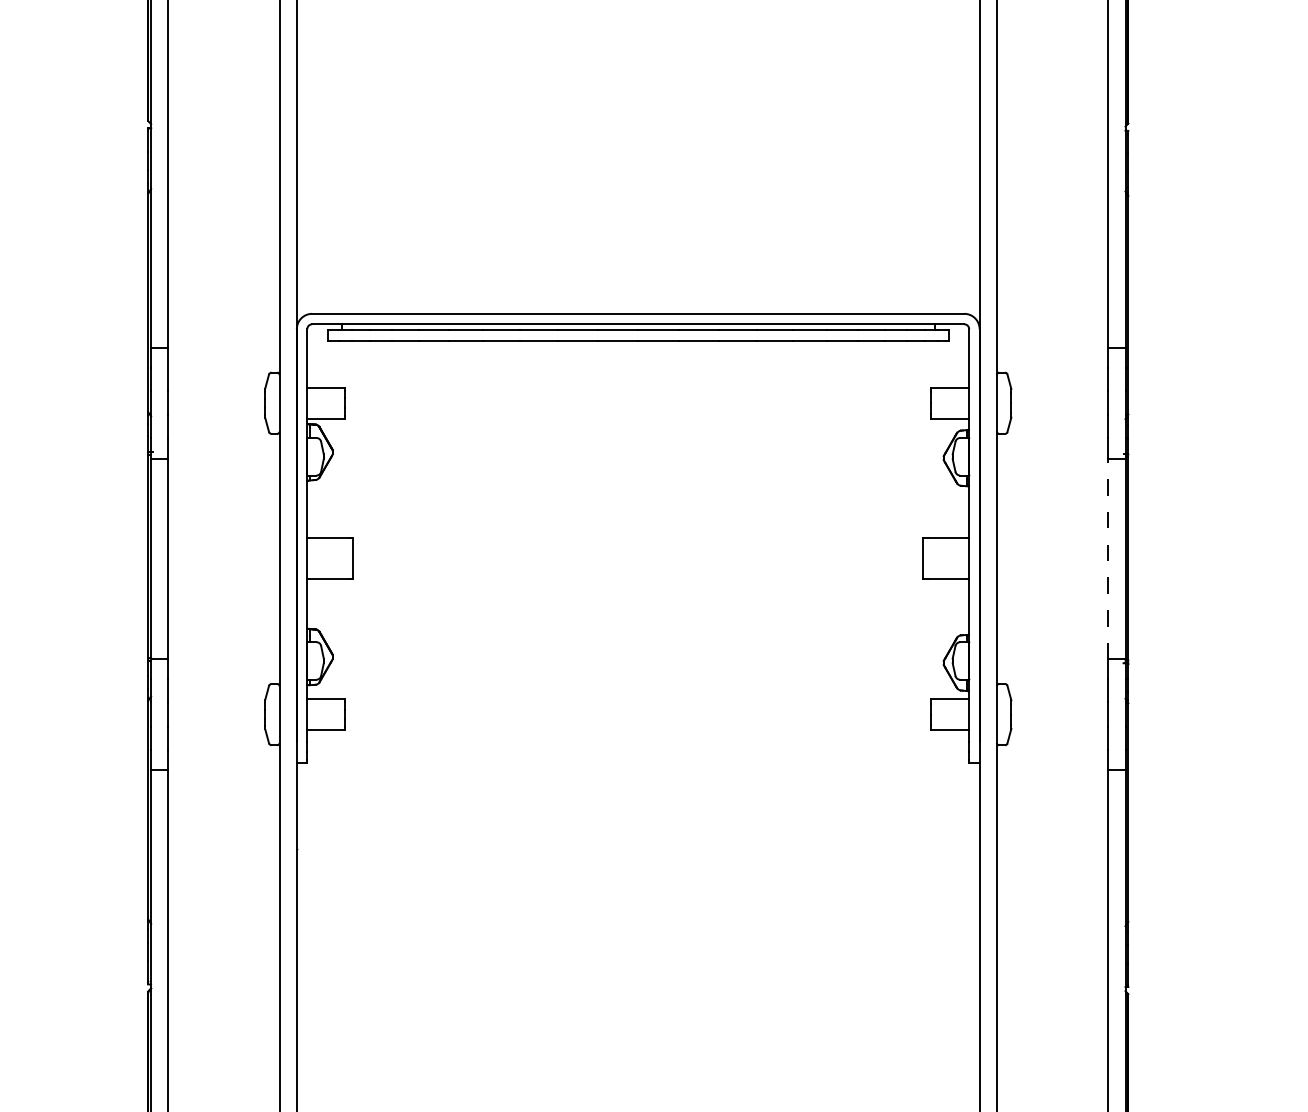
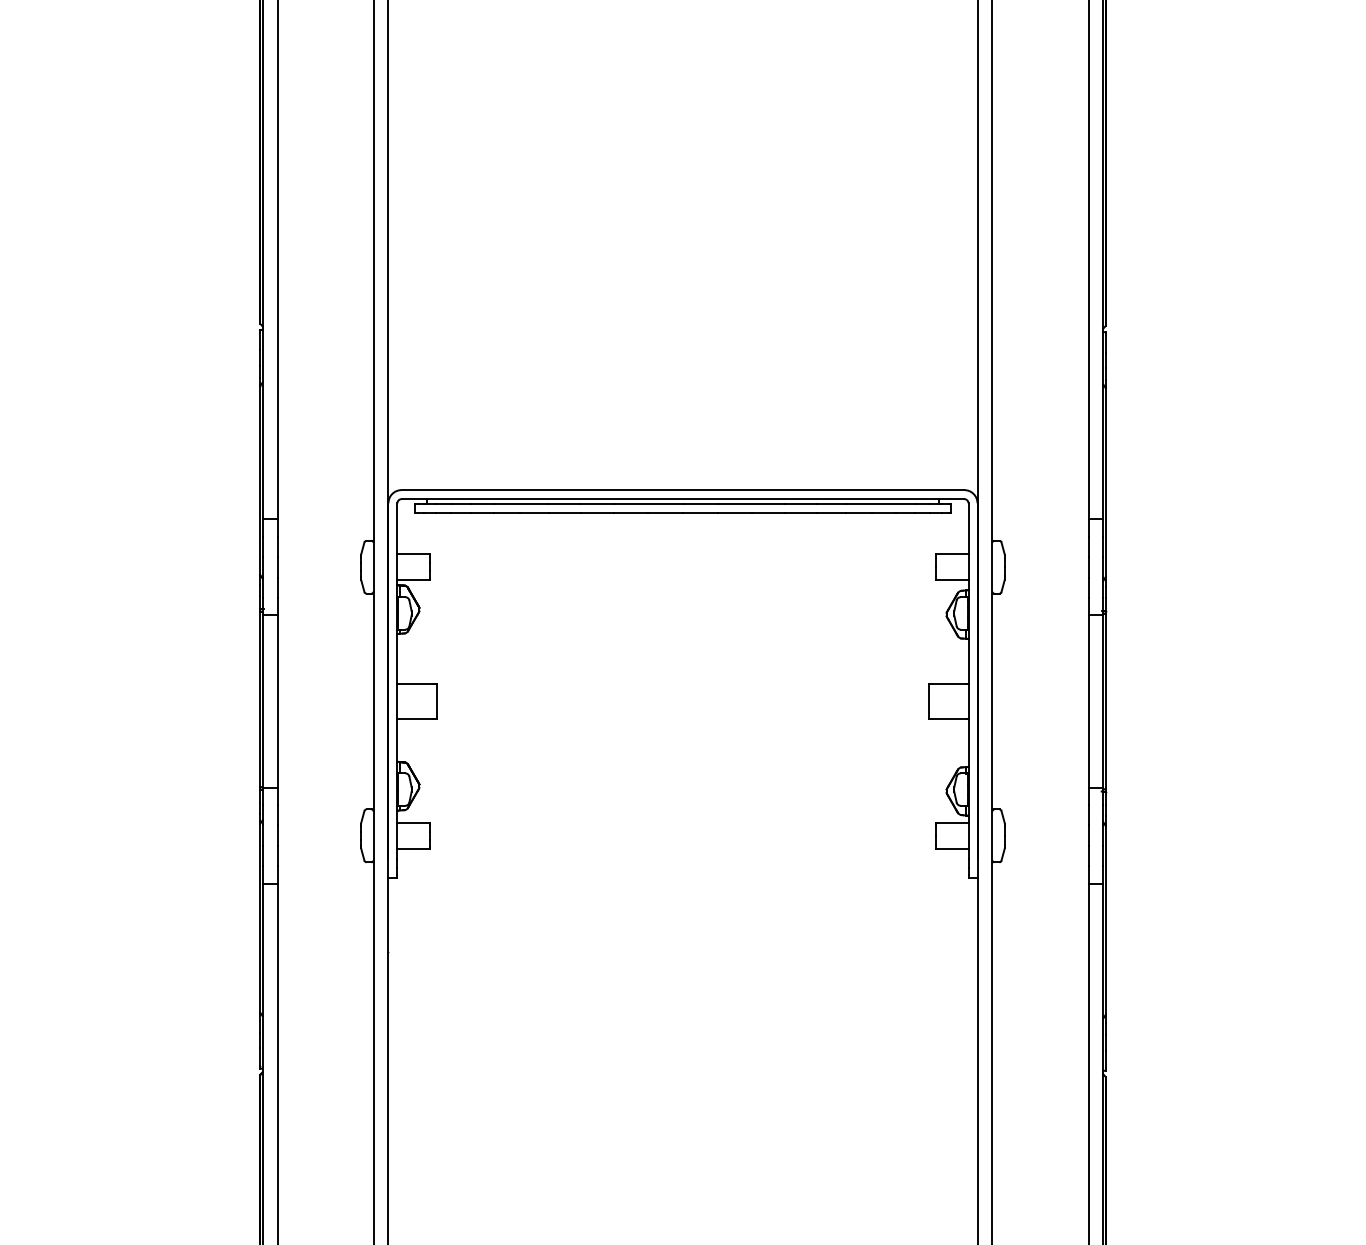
line: (1108, 558) -> (1088, 701), dashed -> solid

